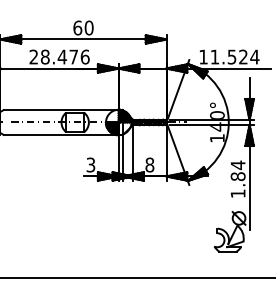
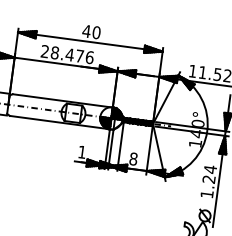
text: (77, 27) -> (86, 30), 60 -> 40
text: (90, 164) -> (81, 151), 3 -> 1
text: (237, 176) -> (208, 179), 1.84 -> 1.24

